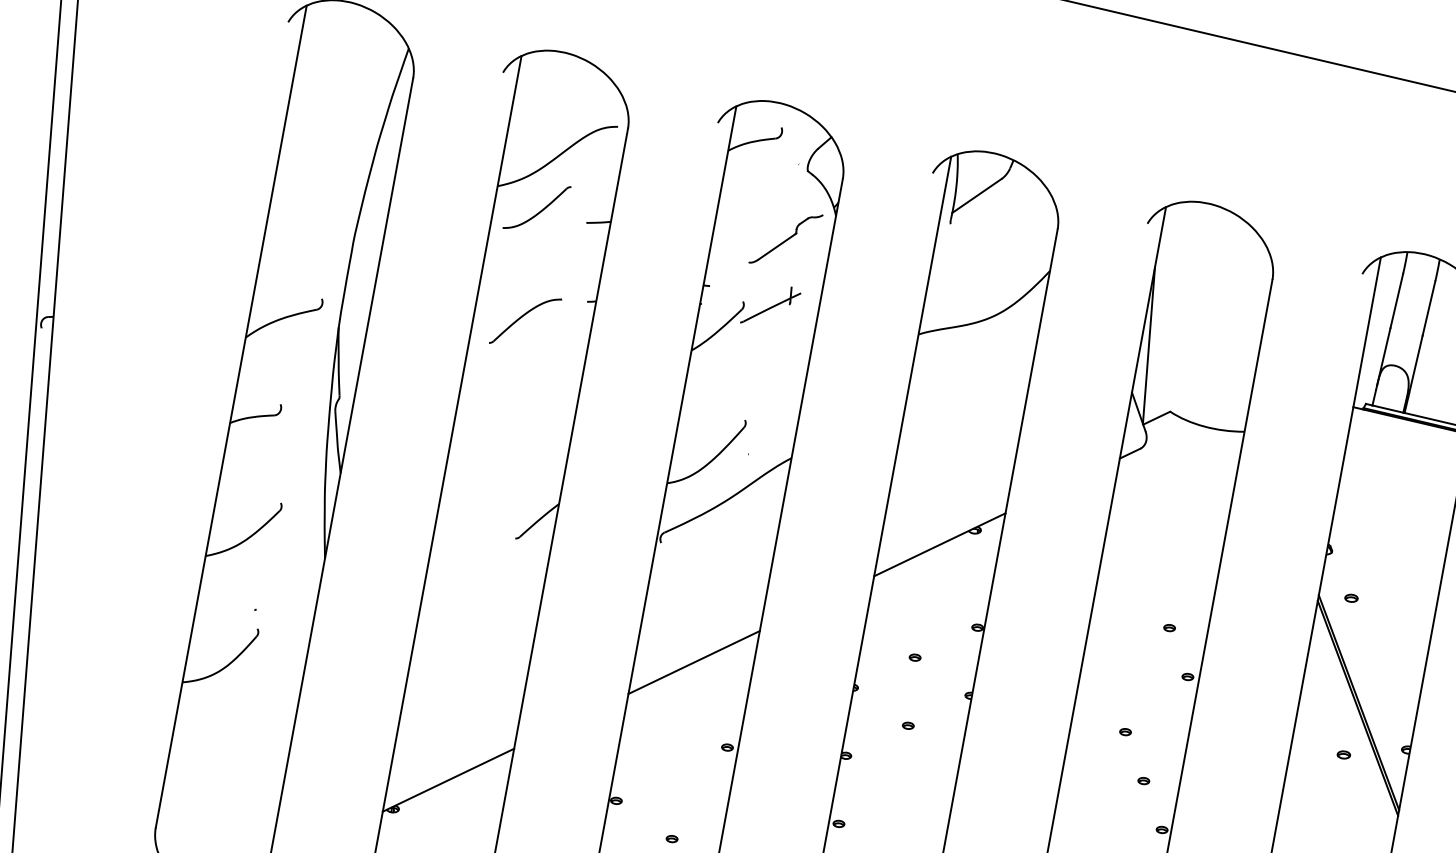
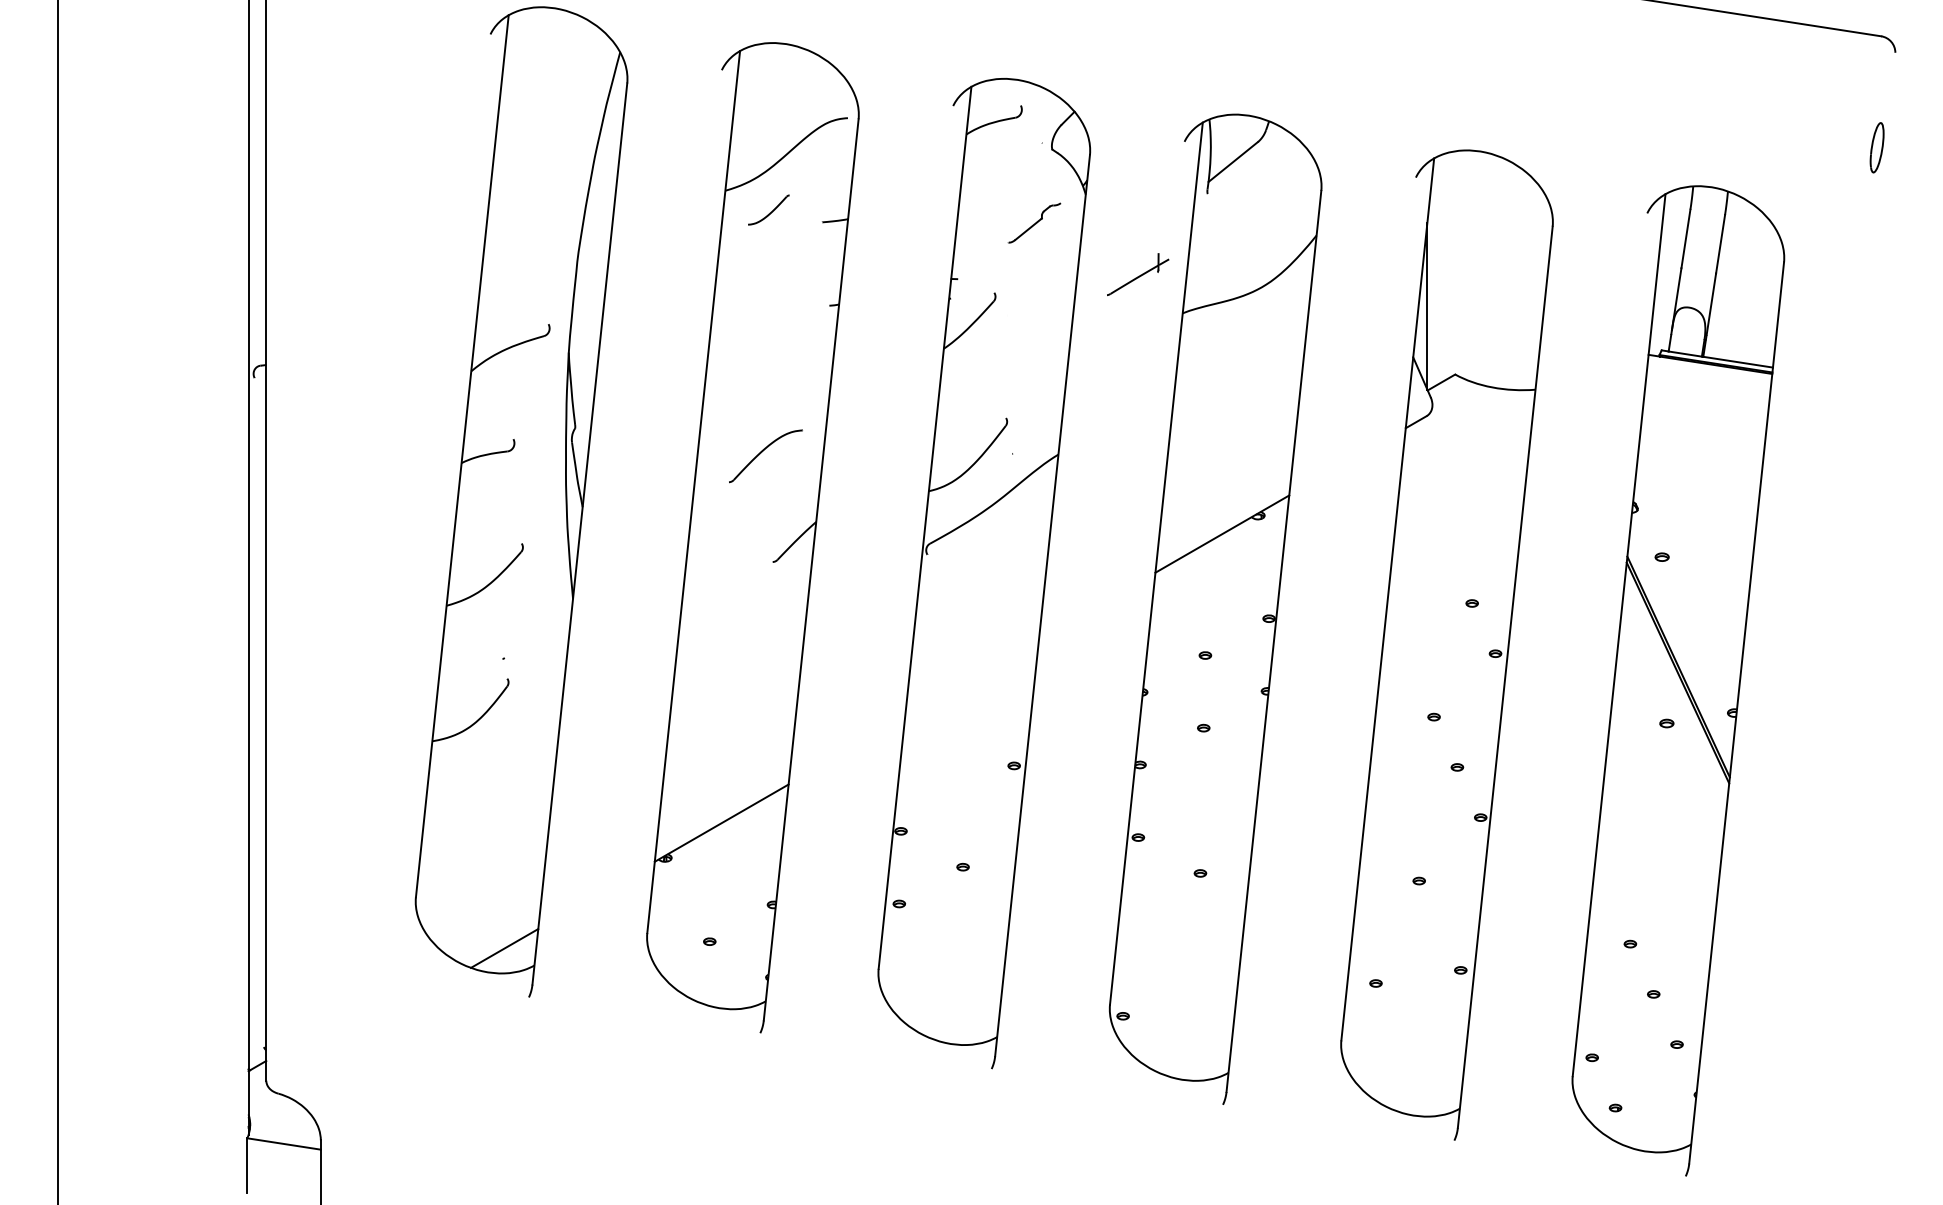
part: (536, 206) -> (768, 209), size x0.6
part: (785, 238) -> (1034, 222), size x0.7
part: (771, 305) -> (1138, 274), moved
part: (525, 321) -> (765, 456), moved
line: (693, 662) -> (971, 678), removed

